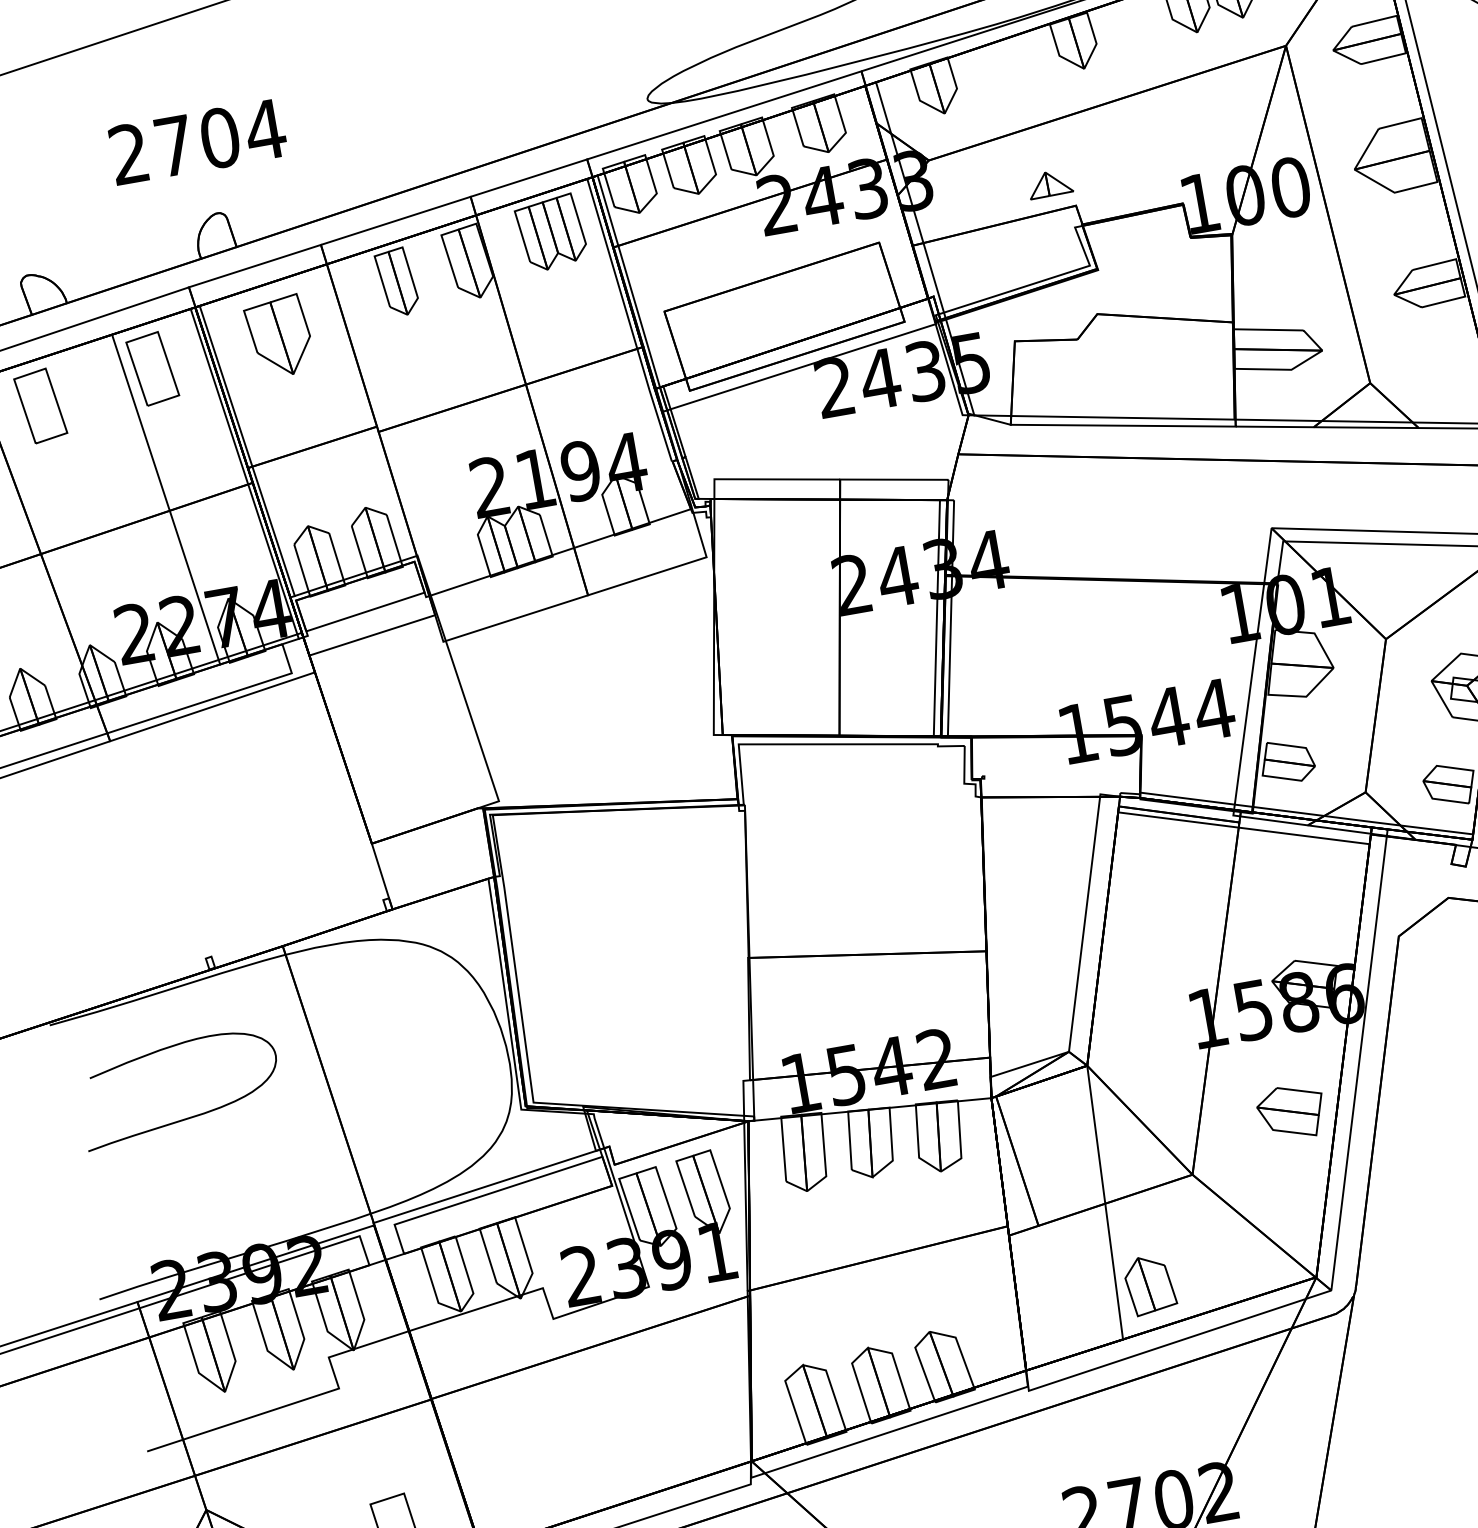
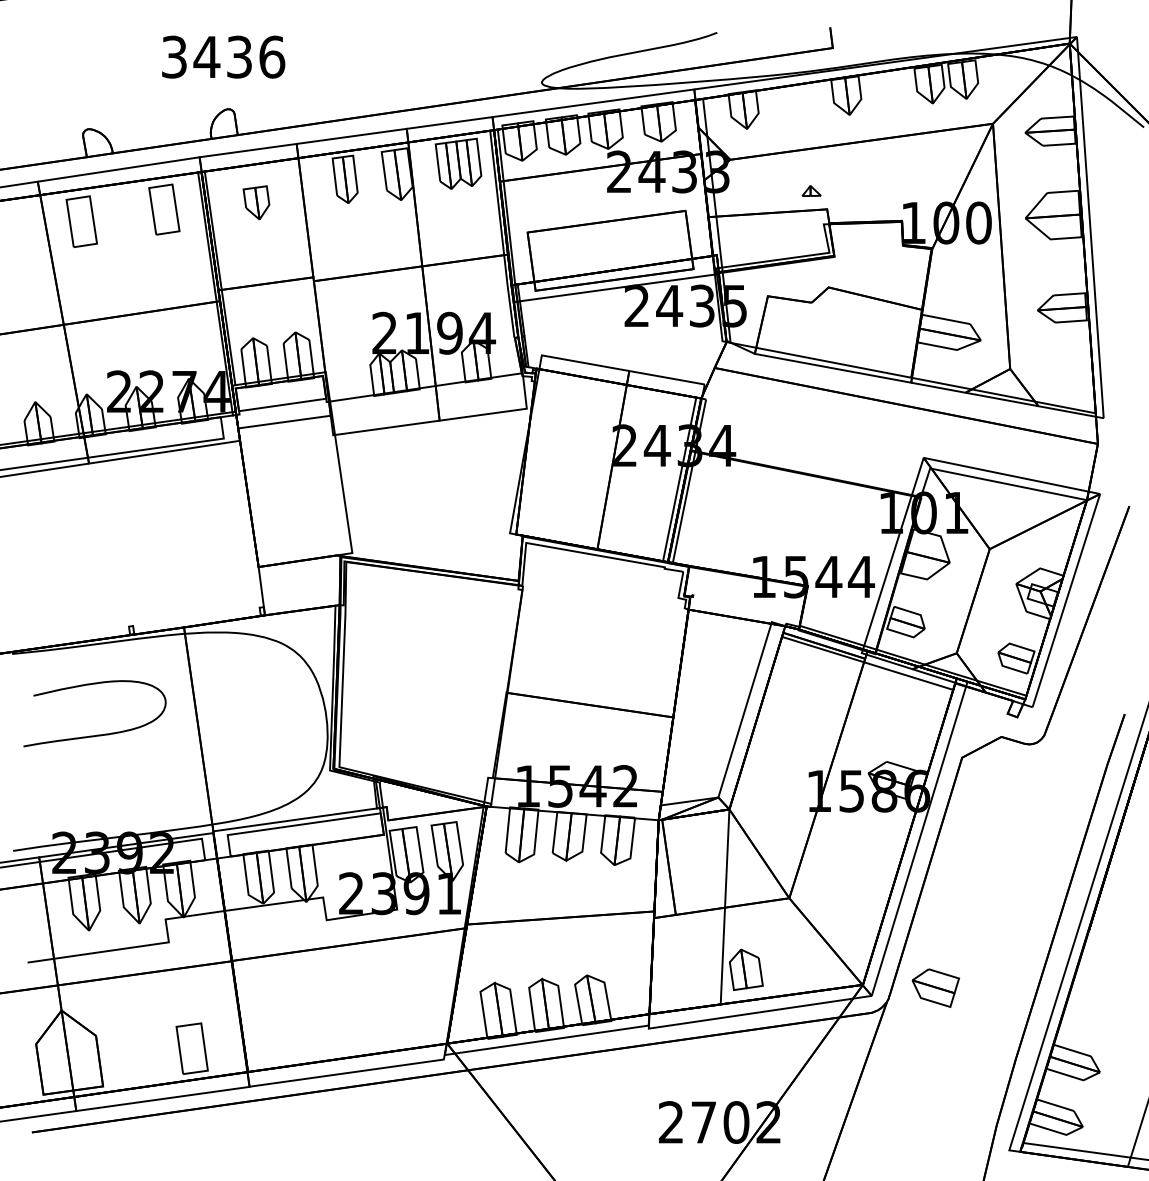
text: (197, 141) -> (223, 56), 2704 -> 3436
part: (1049, 183) -> (811, 190), size x0.6
part: (279, 336) -> (256, 202), size x0.6
line: (165, 498) -> (157, 301), removed
part: (1290, 1111) -> (935, 987), moved

